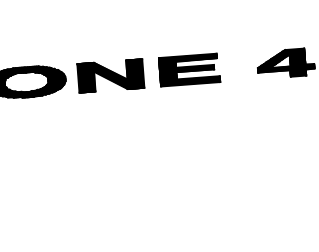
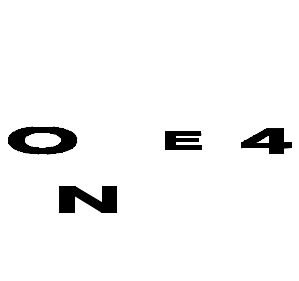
part: (189, 70) -> (183, 140), size x0.7
part: (109, 76) -> (87, 199), moved

